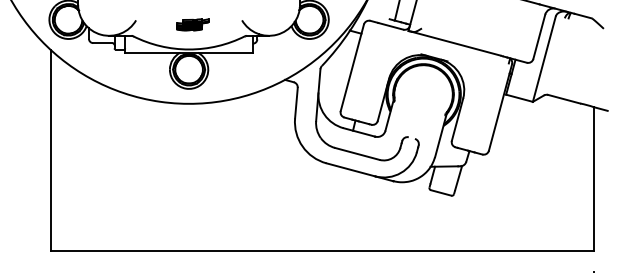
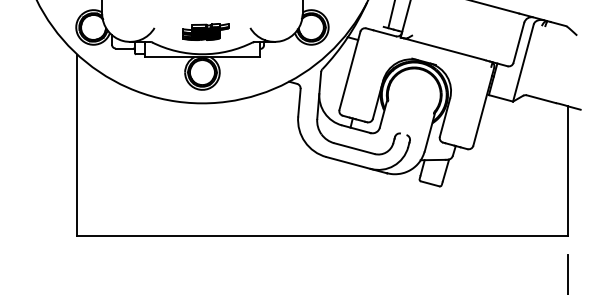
part: (192, 24) -> (205, 31), size x1.6

